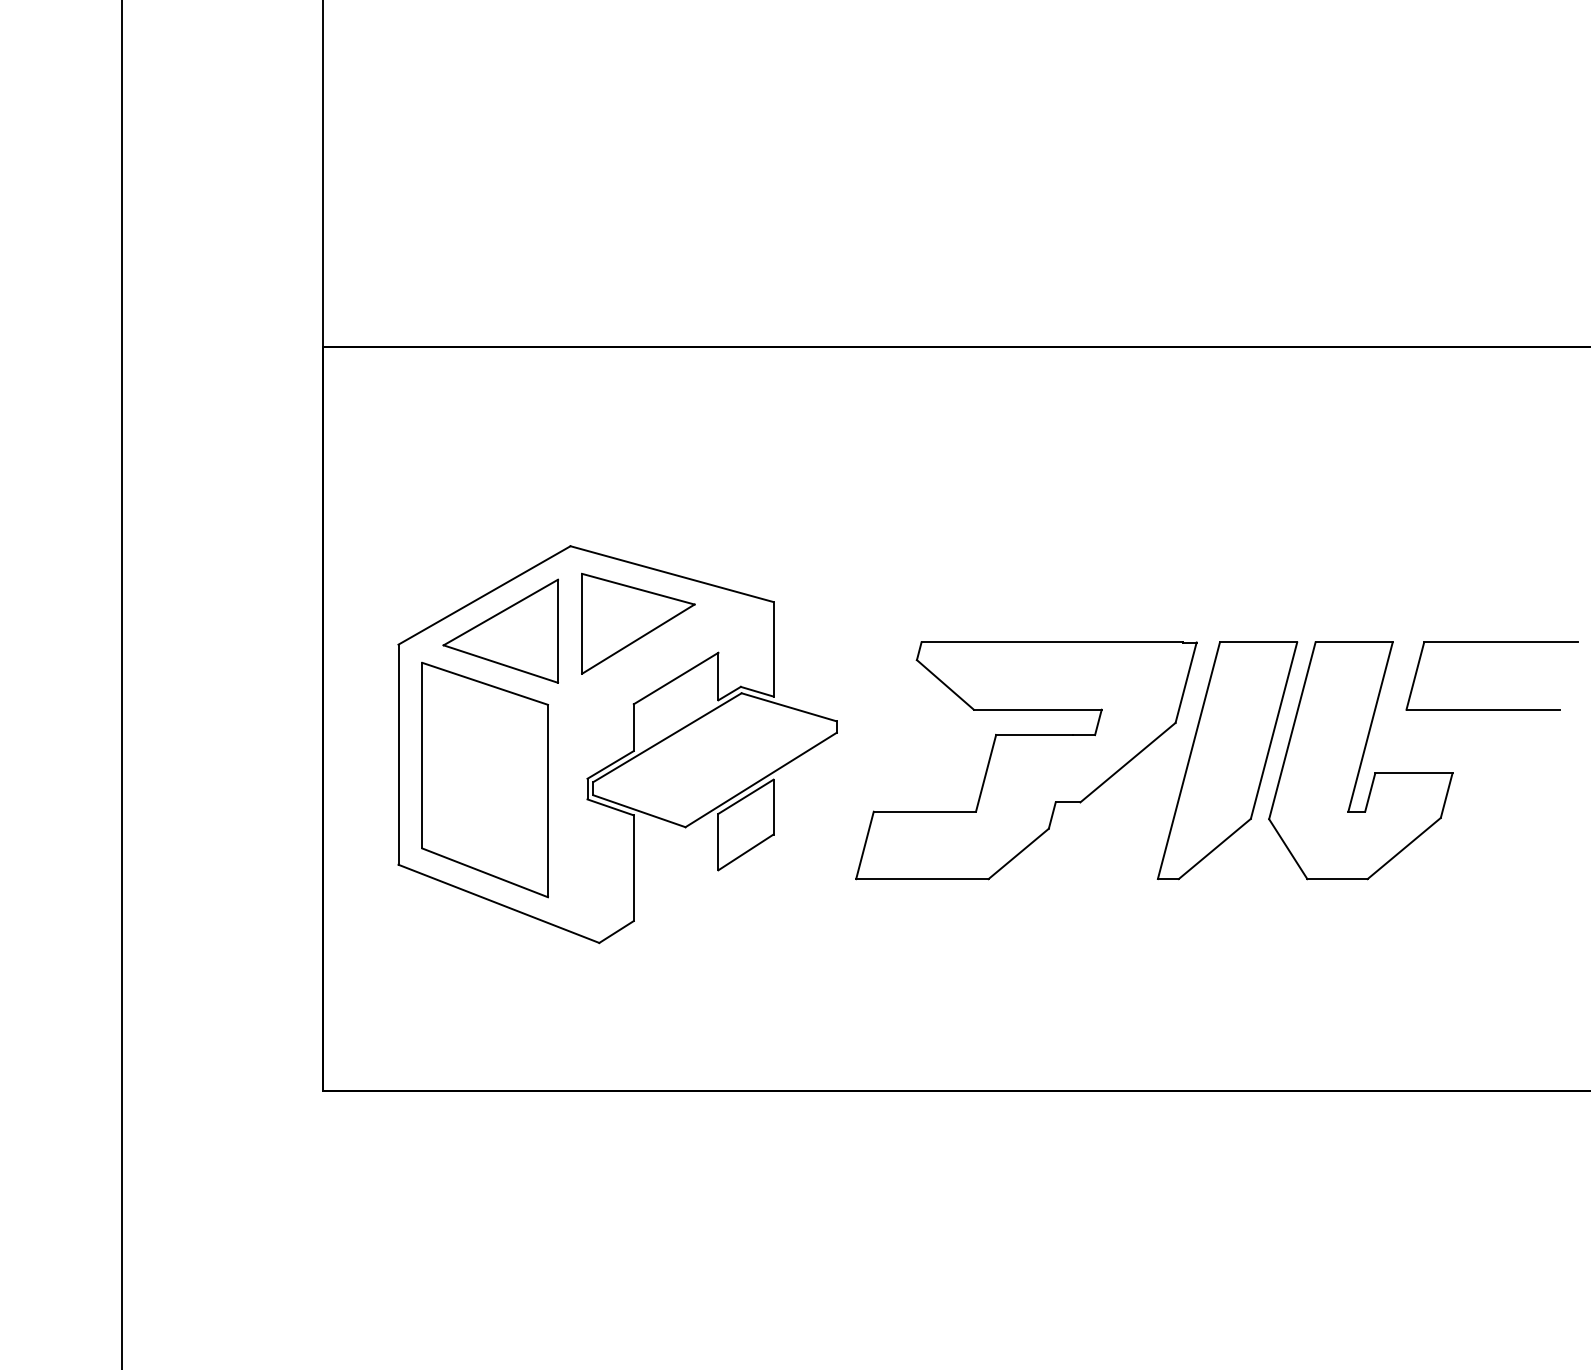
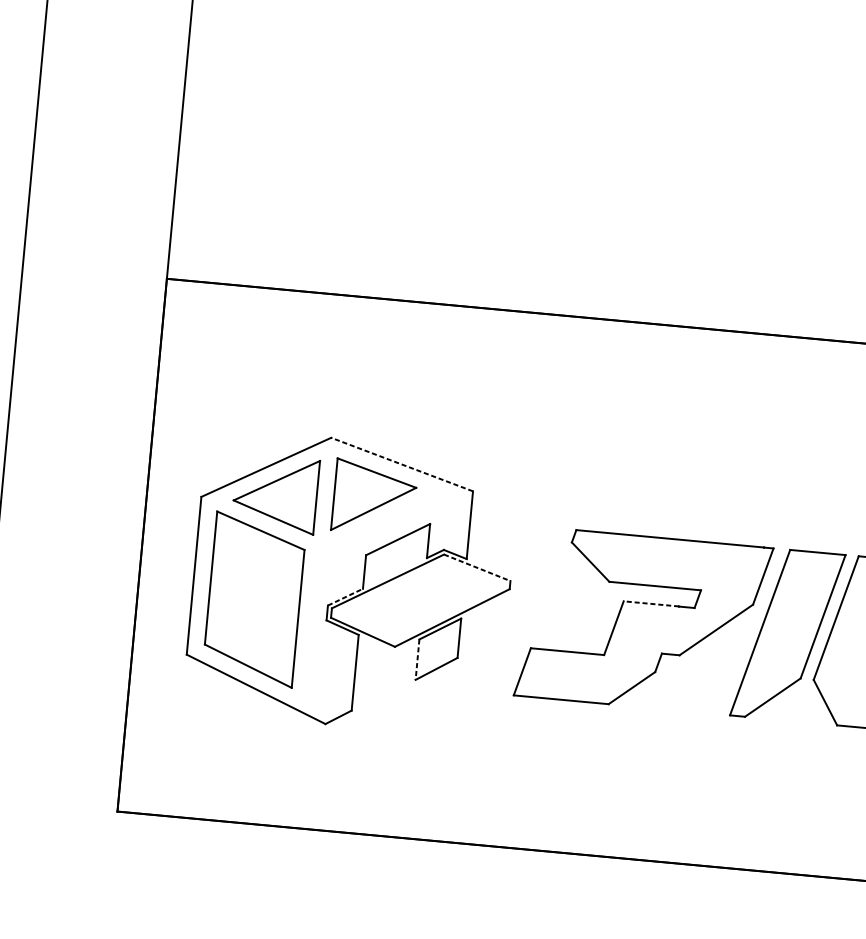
line: (671, 574) -> (401, 464), solid -> dashed
line: (789, 707) -> (477, 567), solid -> dashed
line: (1034, 734) -> (651, 603), solid -> dashed
line: (610, 764) -> (345, 596), solid -> dashed
line: (718, 842) -> (417, 659), solid -> dashed

